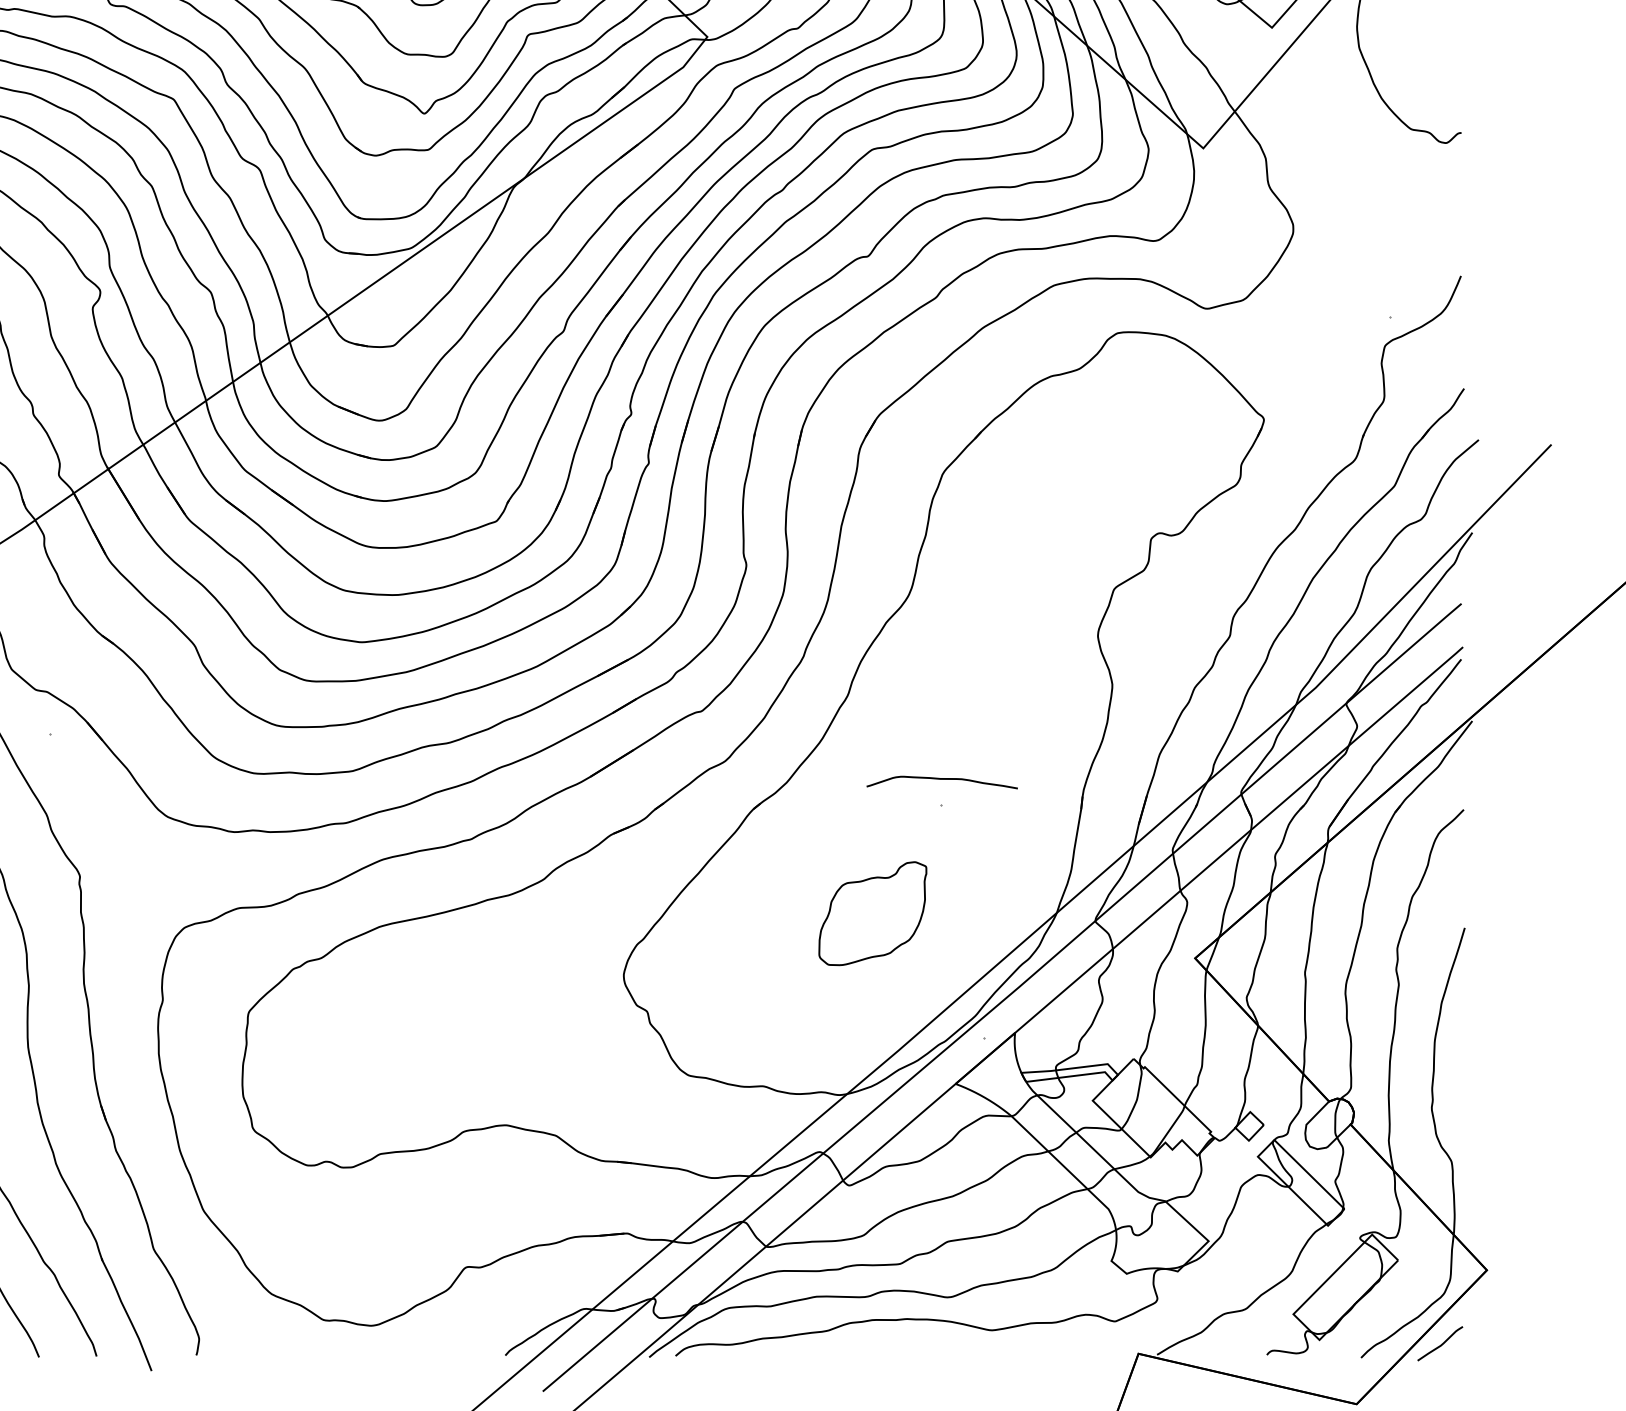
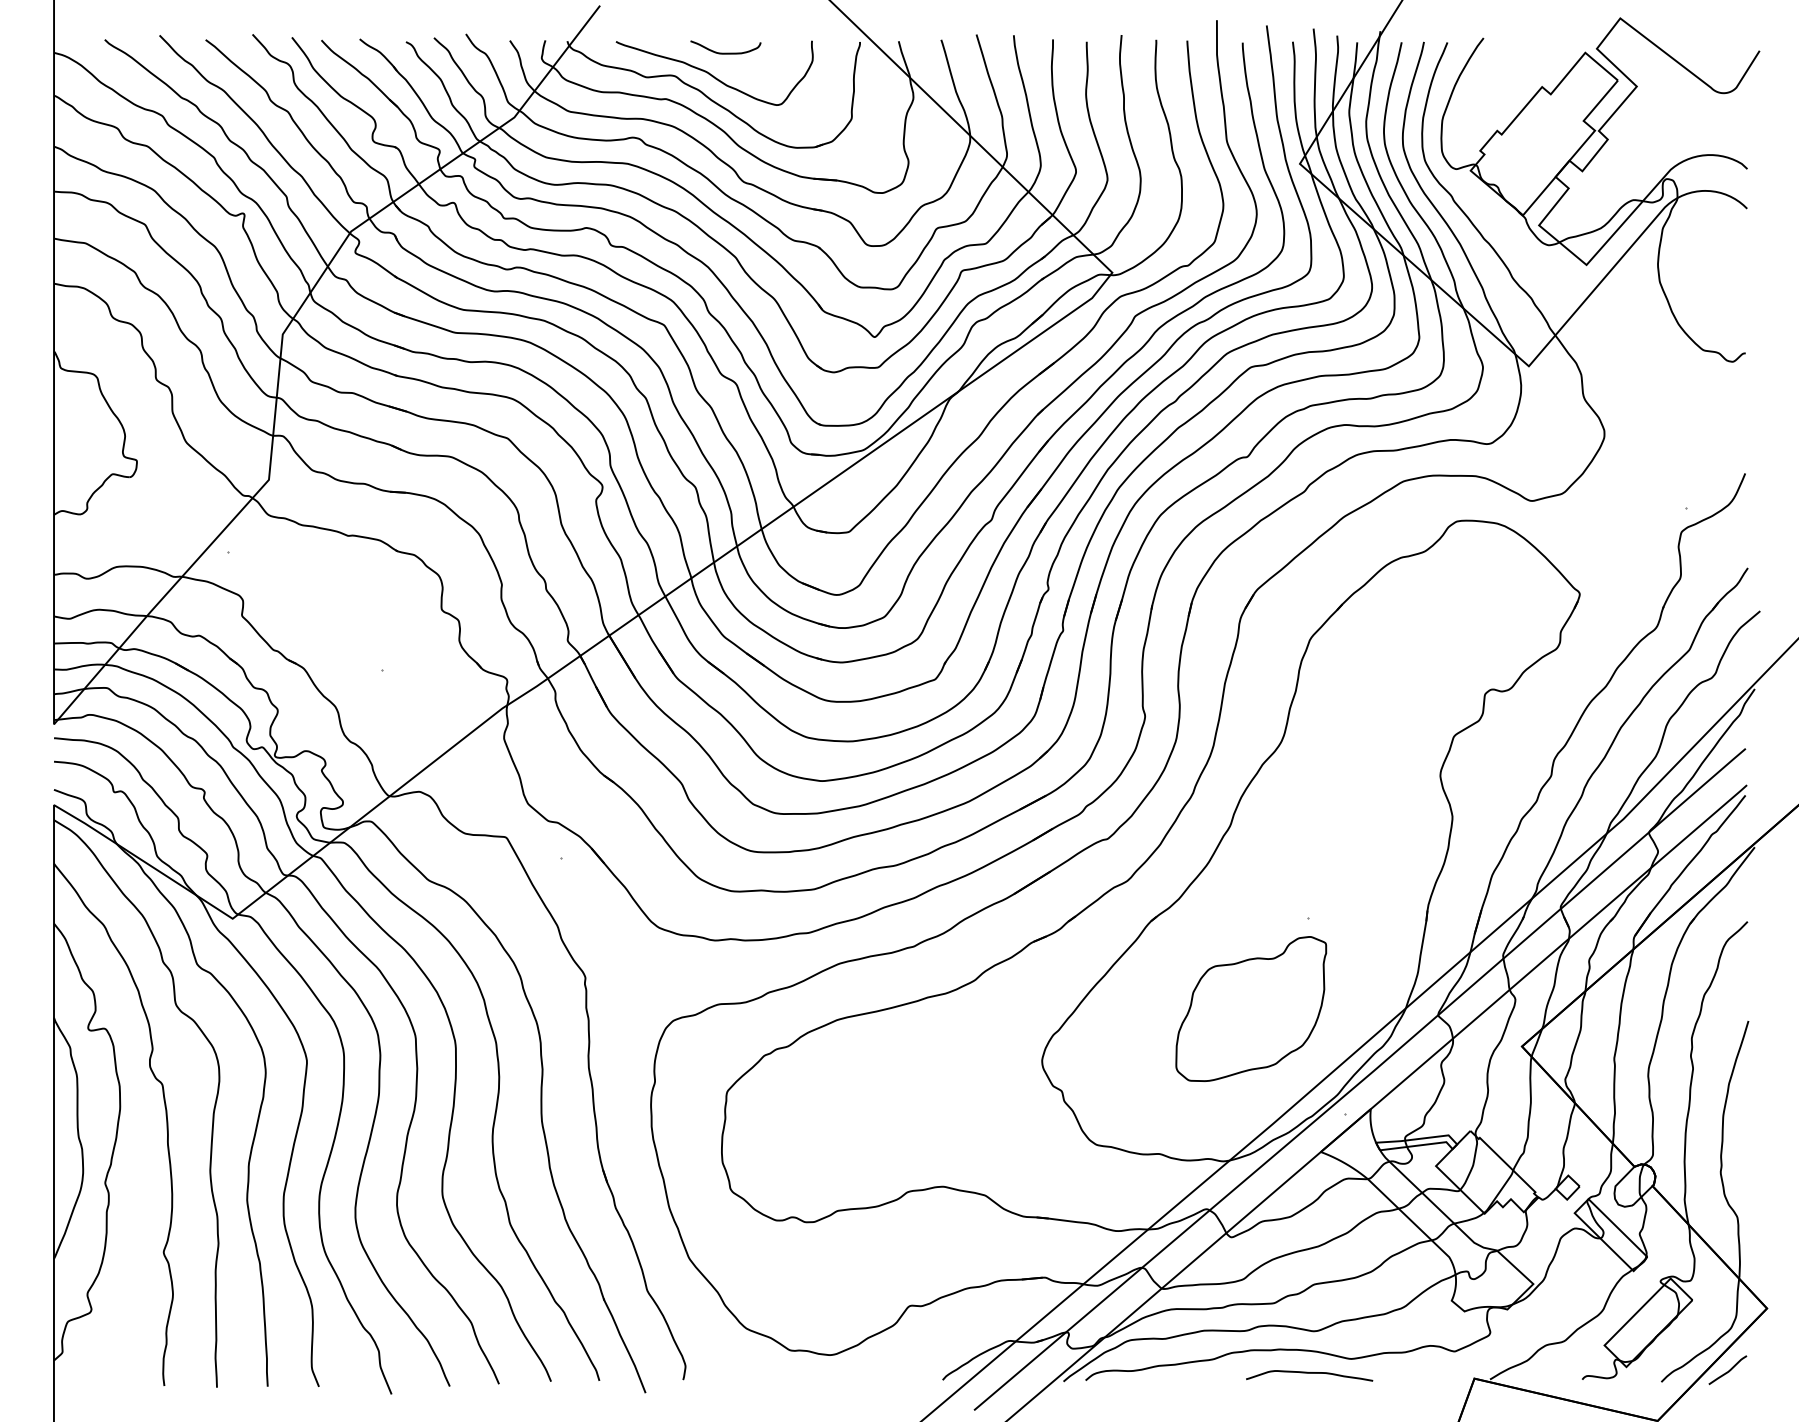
curve: (942, 779) -> (1309, 1373), moved
part: (873, 913) -> (1251, 1008), size x1.67

